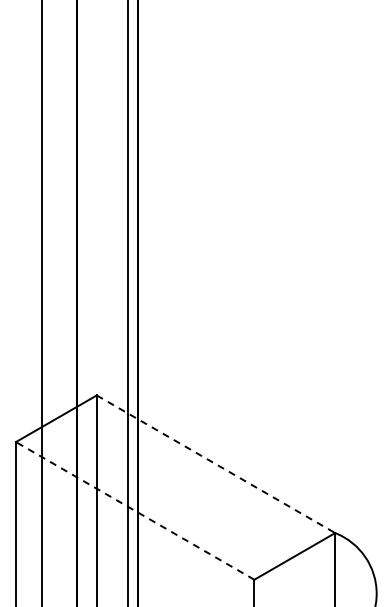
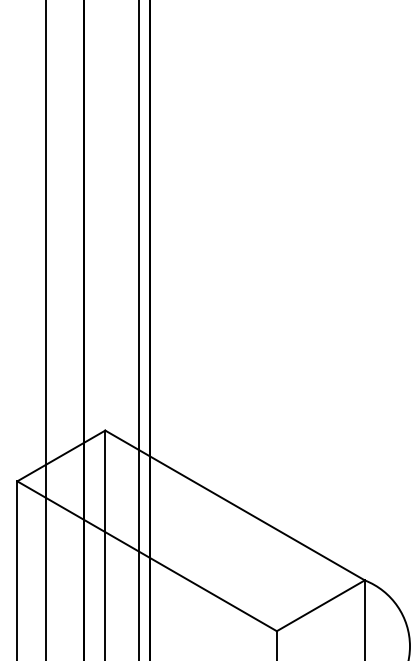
line: (215, 464) -> (234, 505), dashed -> solid
line: (135, 510) -> (147, 555), dashed -> solid

